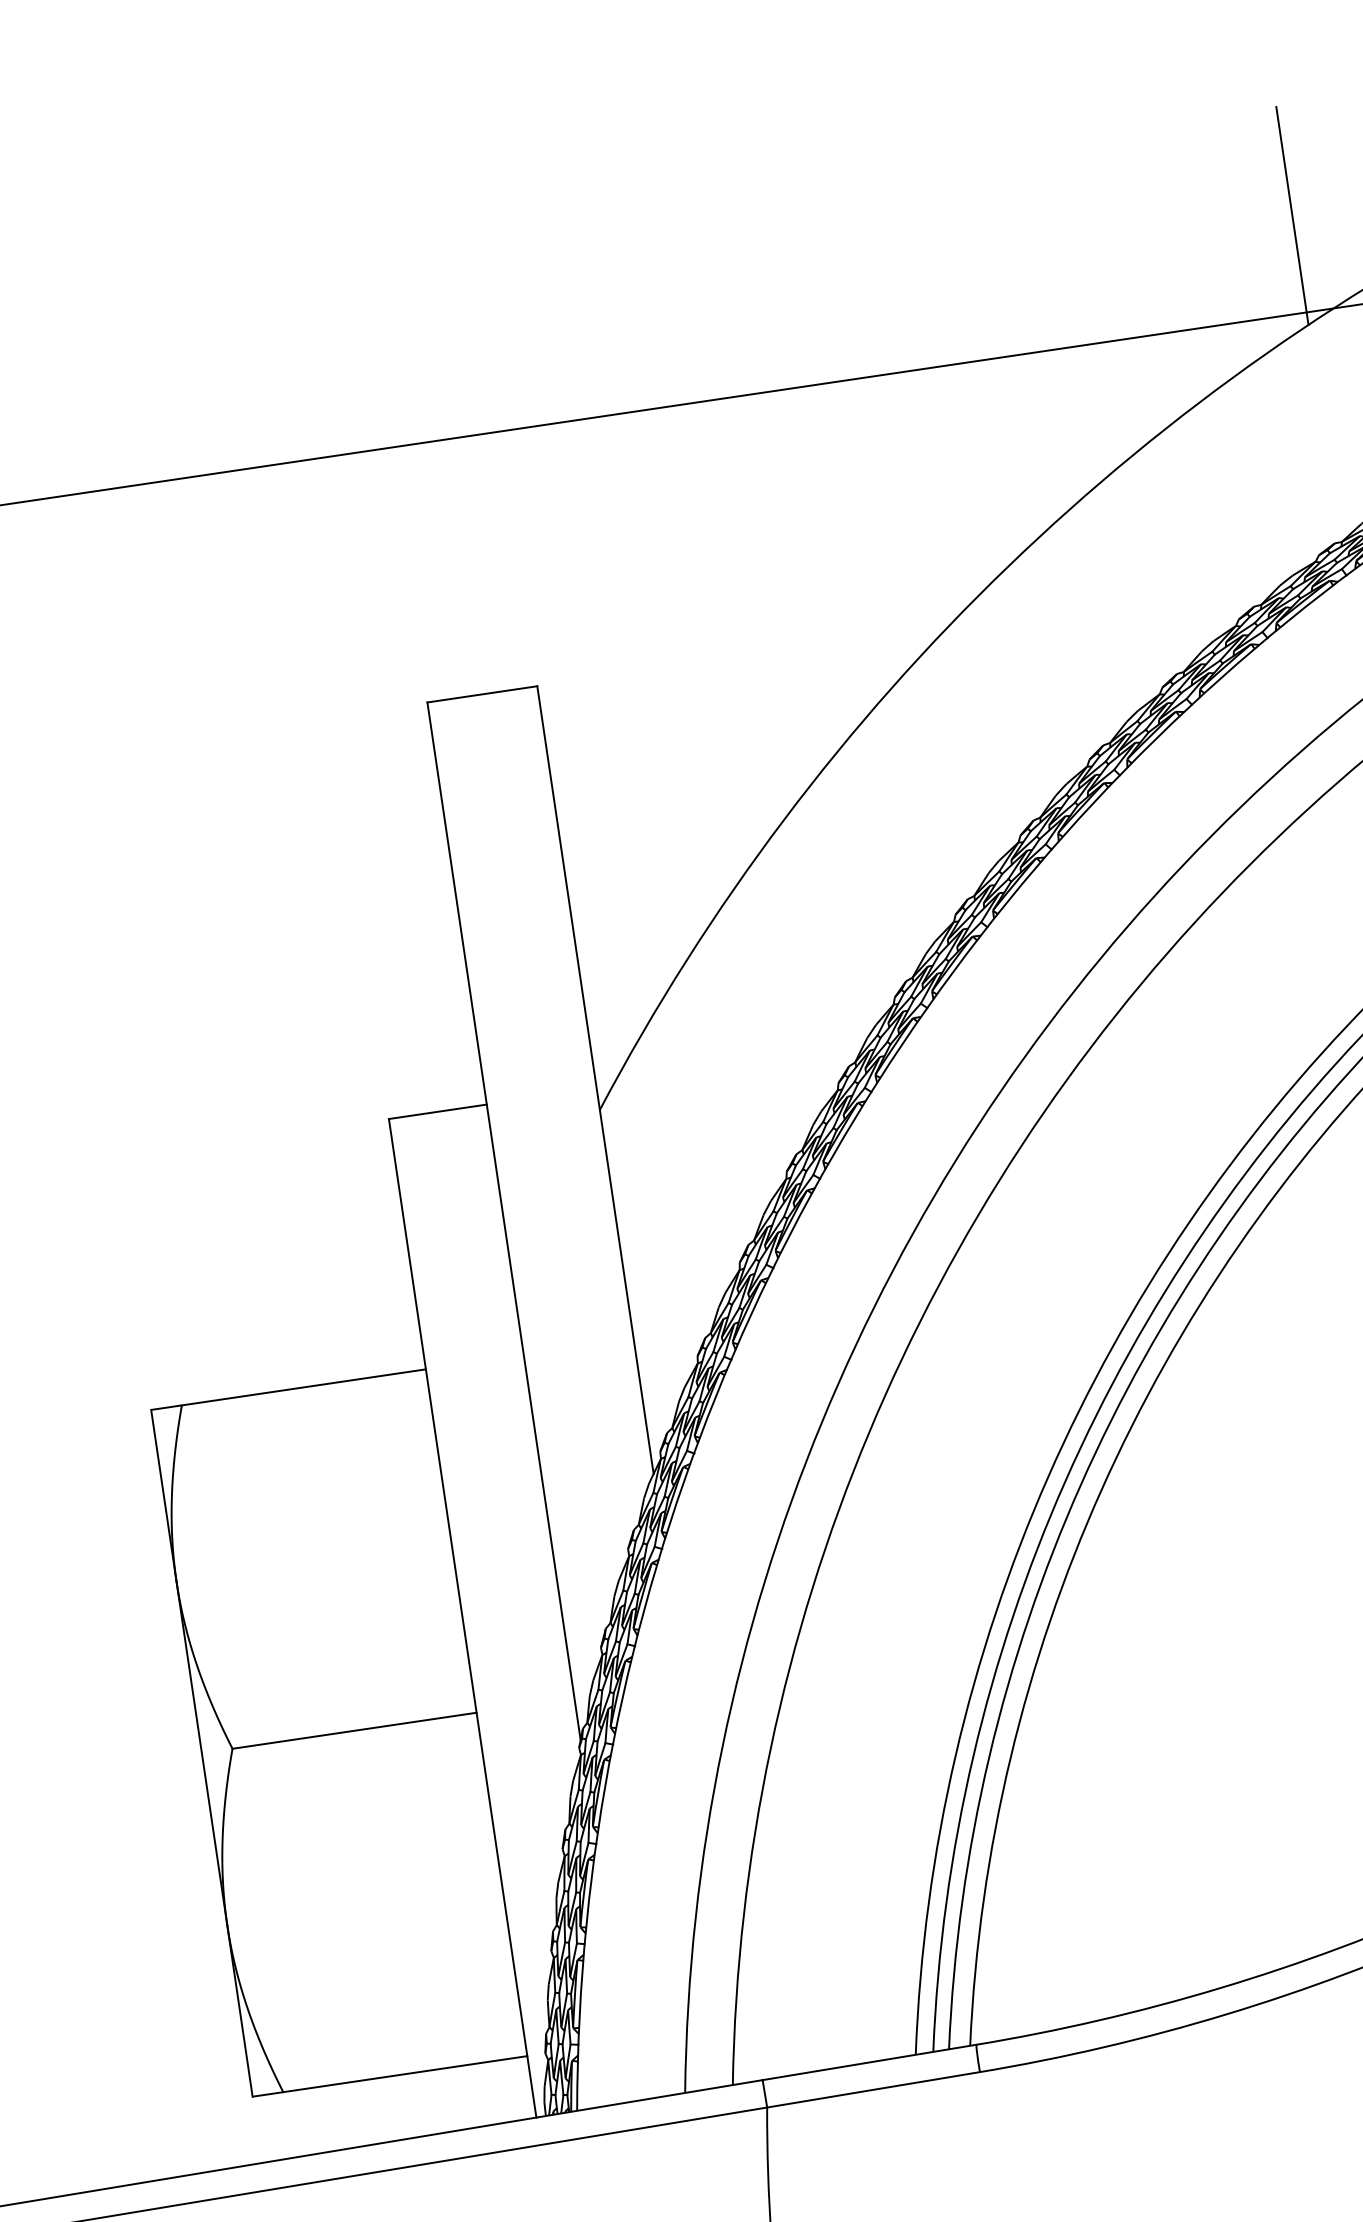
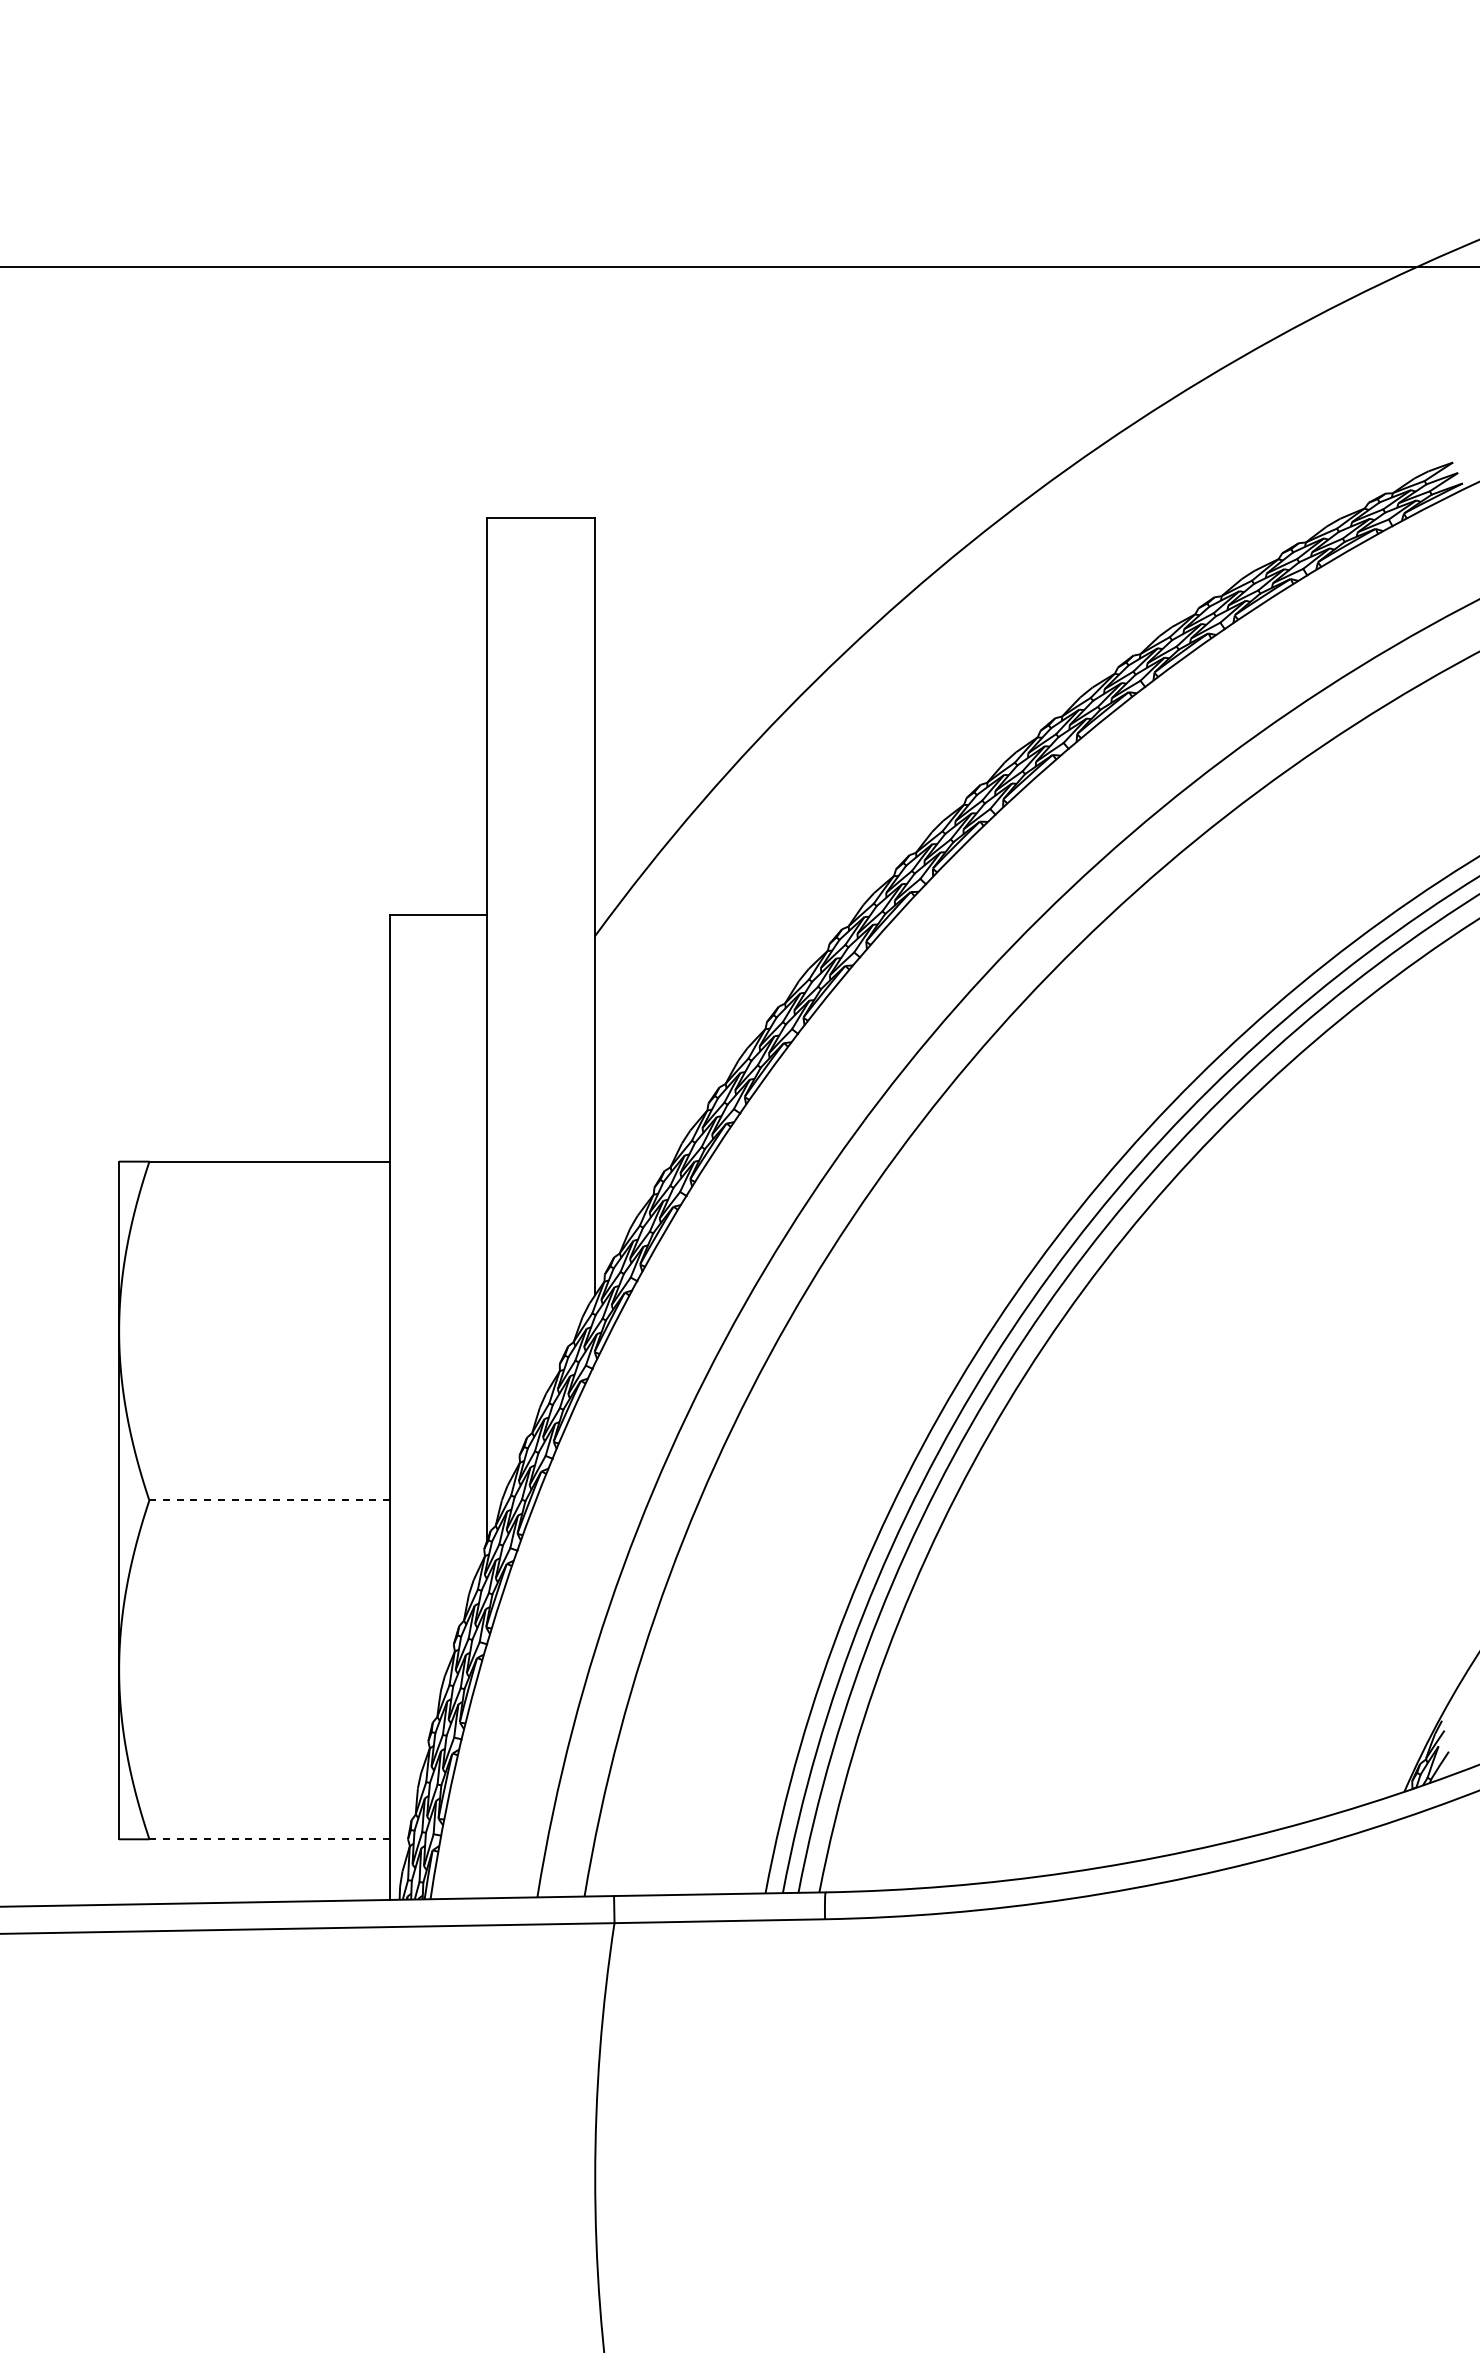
line: (1292, 215) -> (1391, 170), removed
line: (354, 1730) -> (269, 1500), solid -> dashed
line: (405, 2074) -> (269, 1839), solid -> dashed

